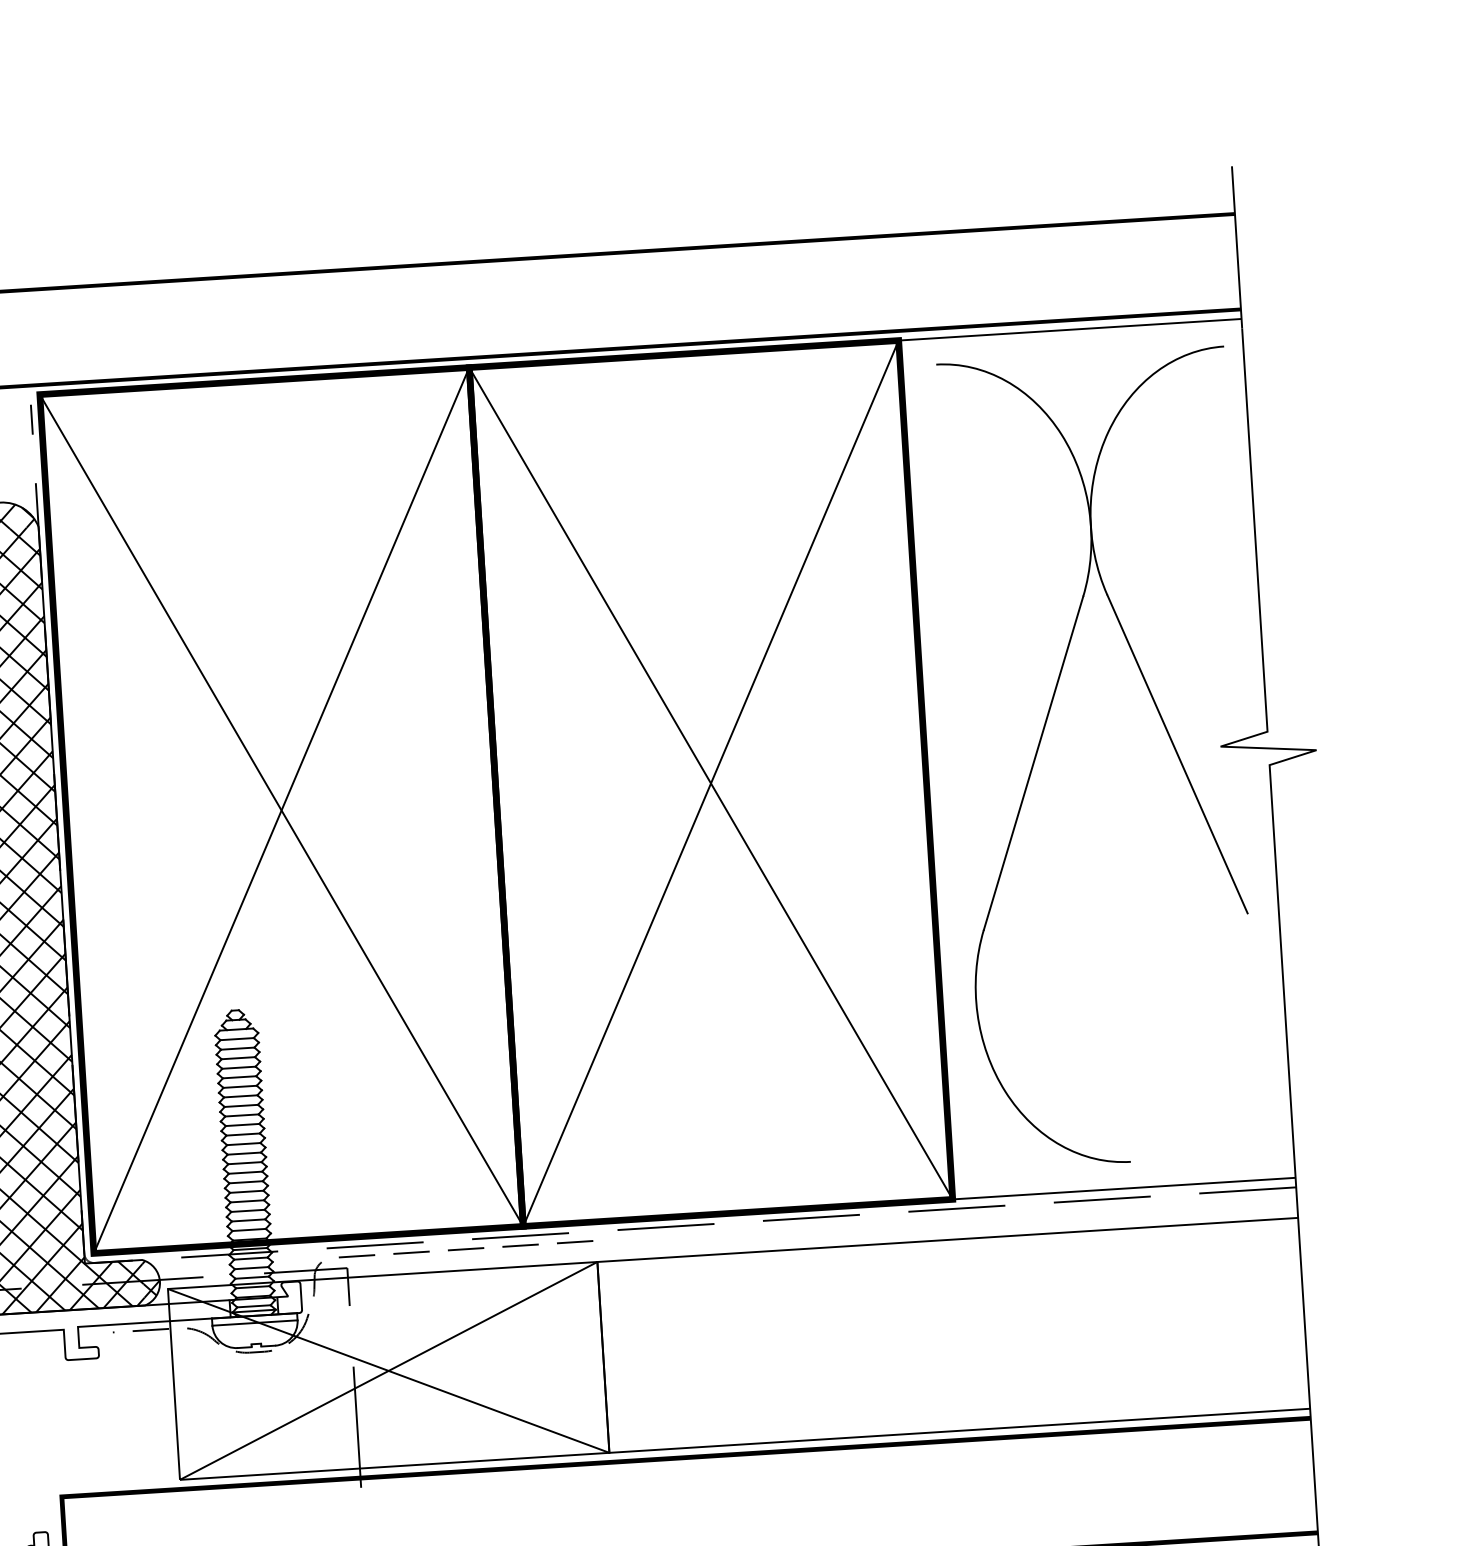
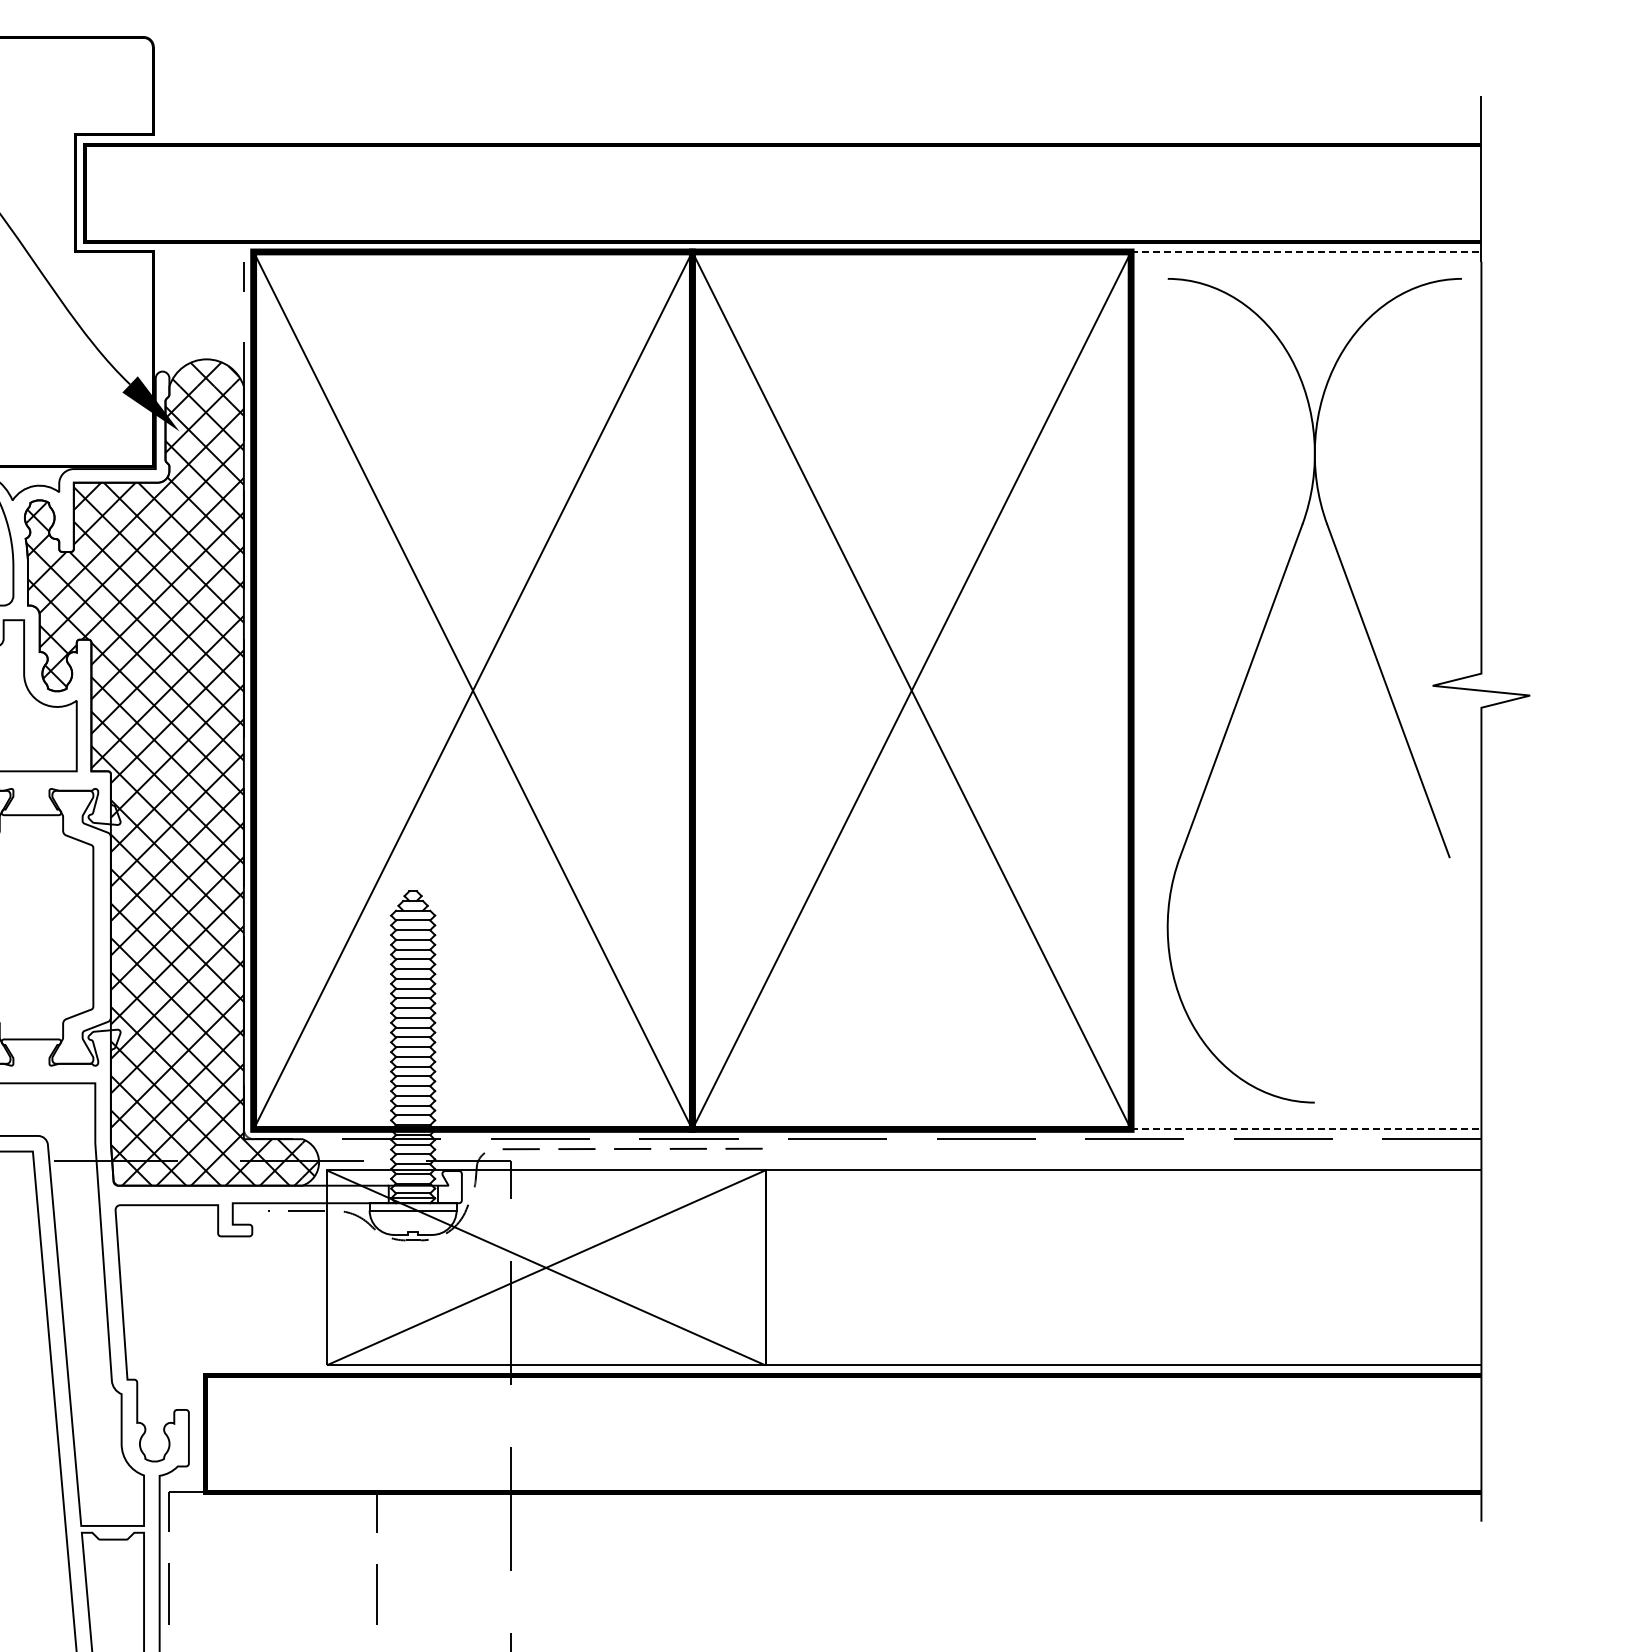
line: (1070, 329) -> (1306, 251), solid -> dashed
line: (1124, 1188) -> (1306, 1129), solid -> dashed

